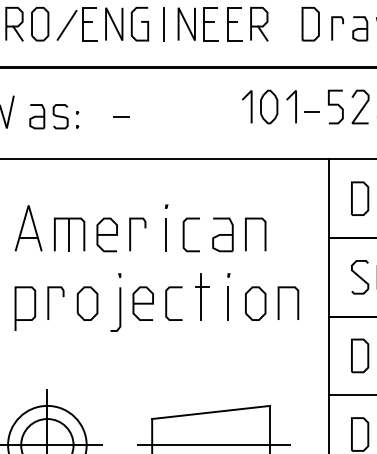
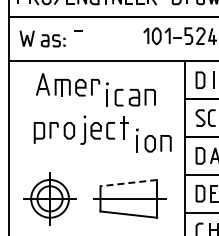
line: (121, 115) -> (78, 30), moved
part: (81, 228) -> (68, 84), moved
part: (262, 296) -> (153, 140), moved
line: (210, 413) -> (128, 183), solid -> dashed

